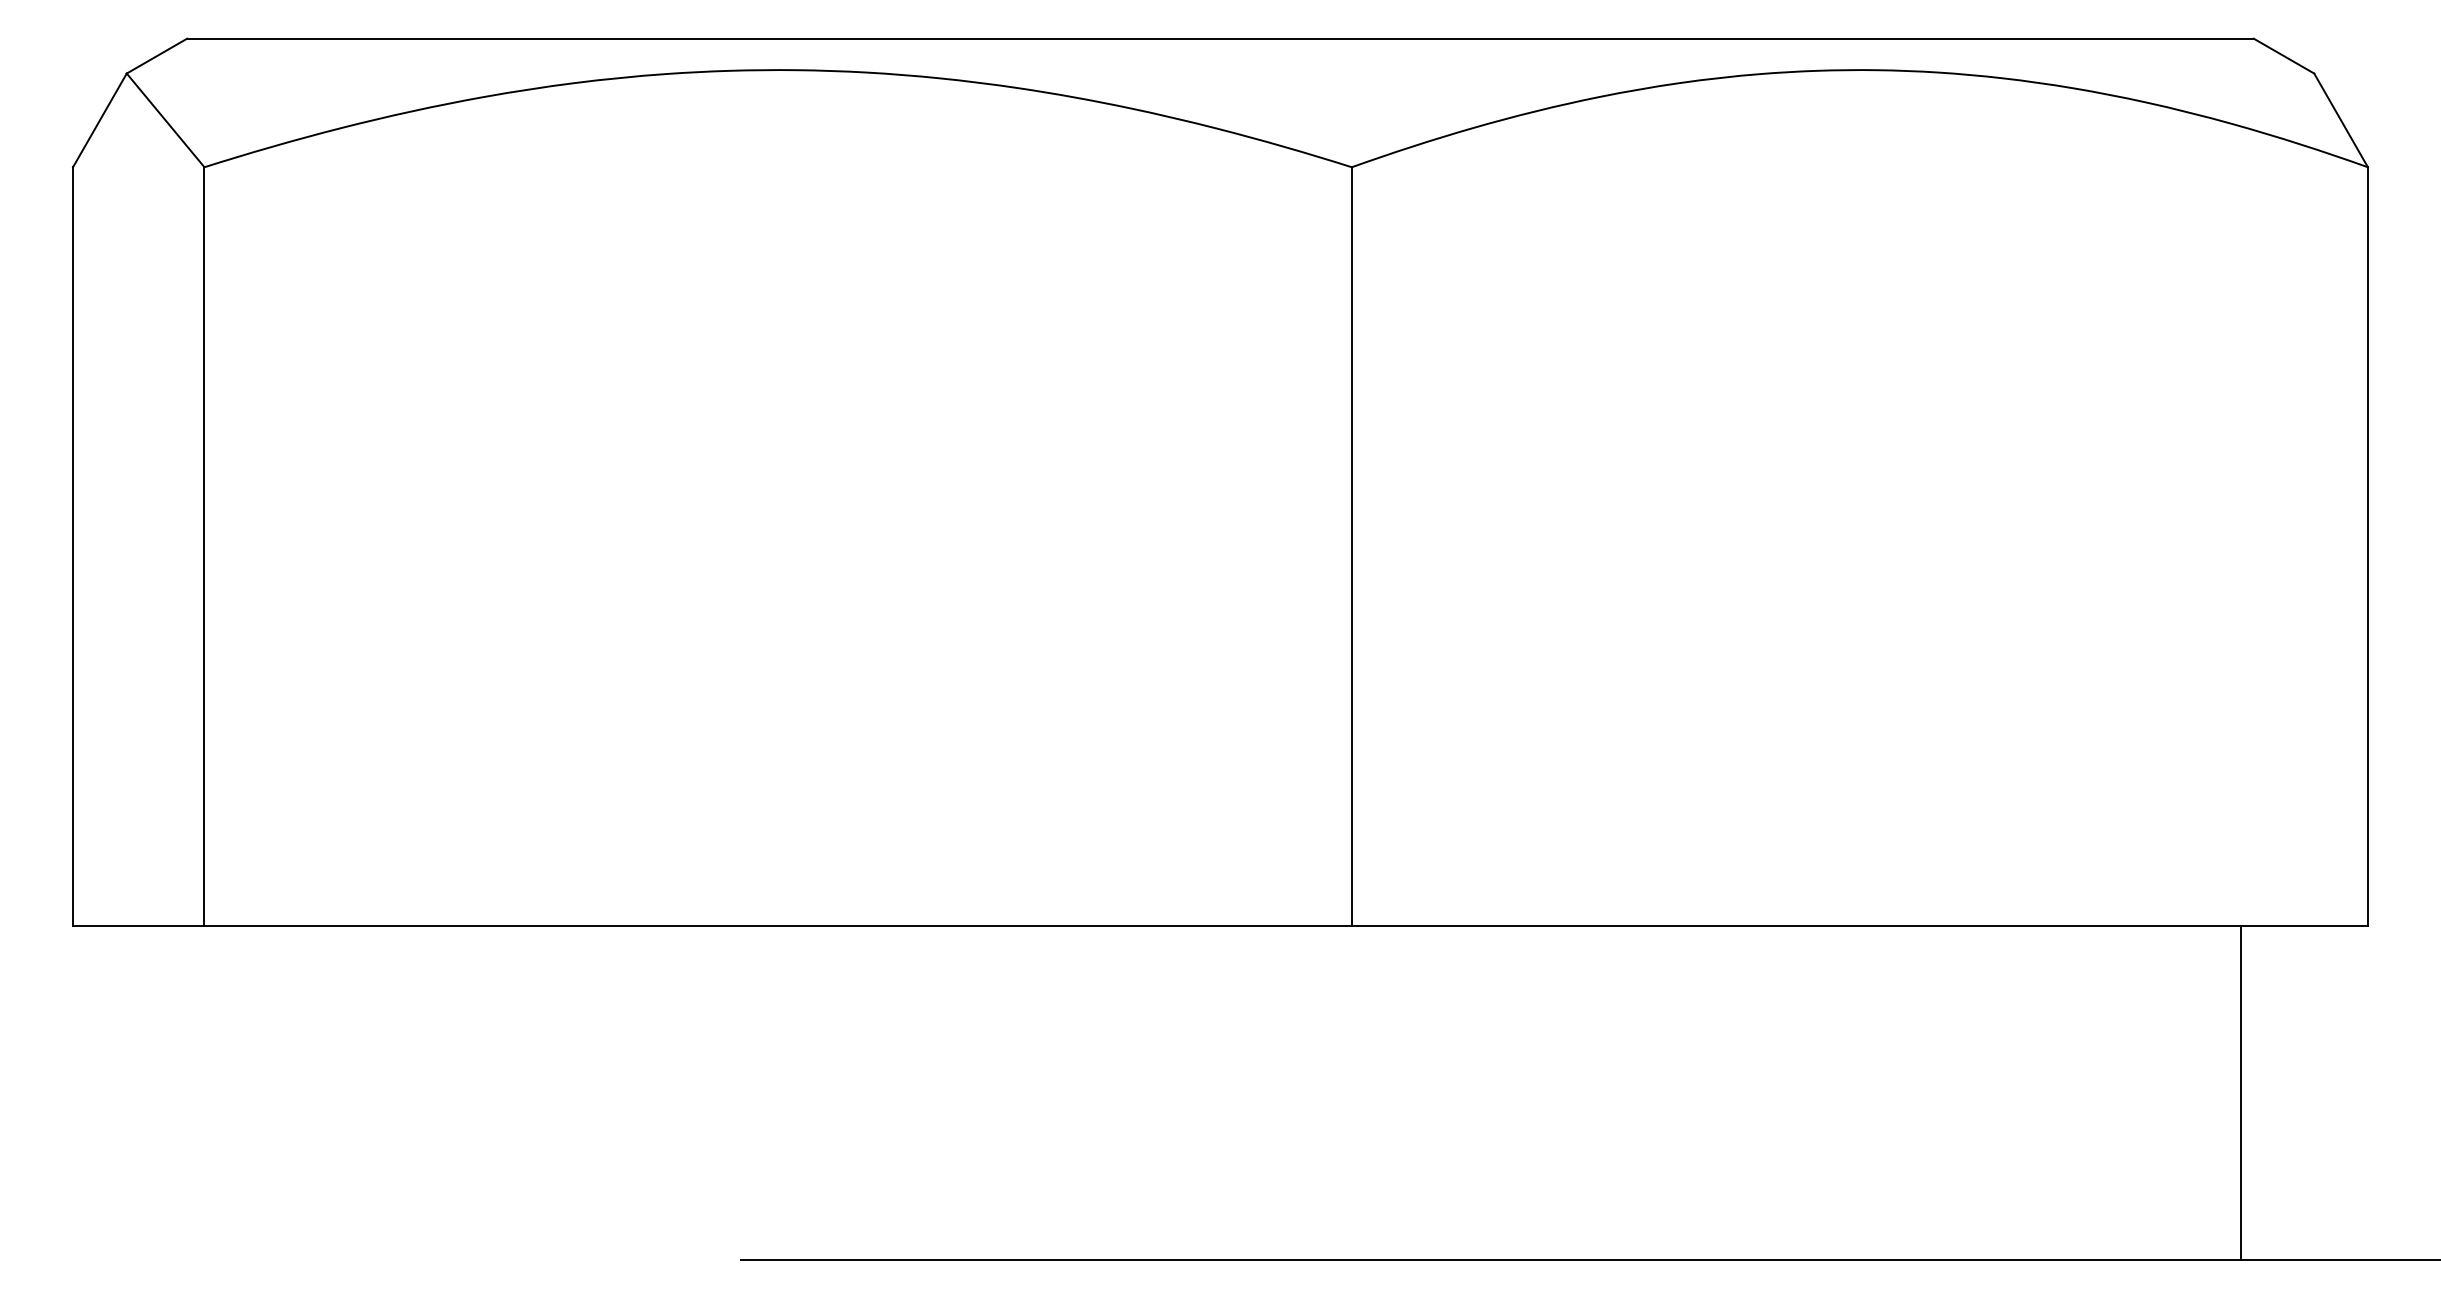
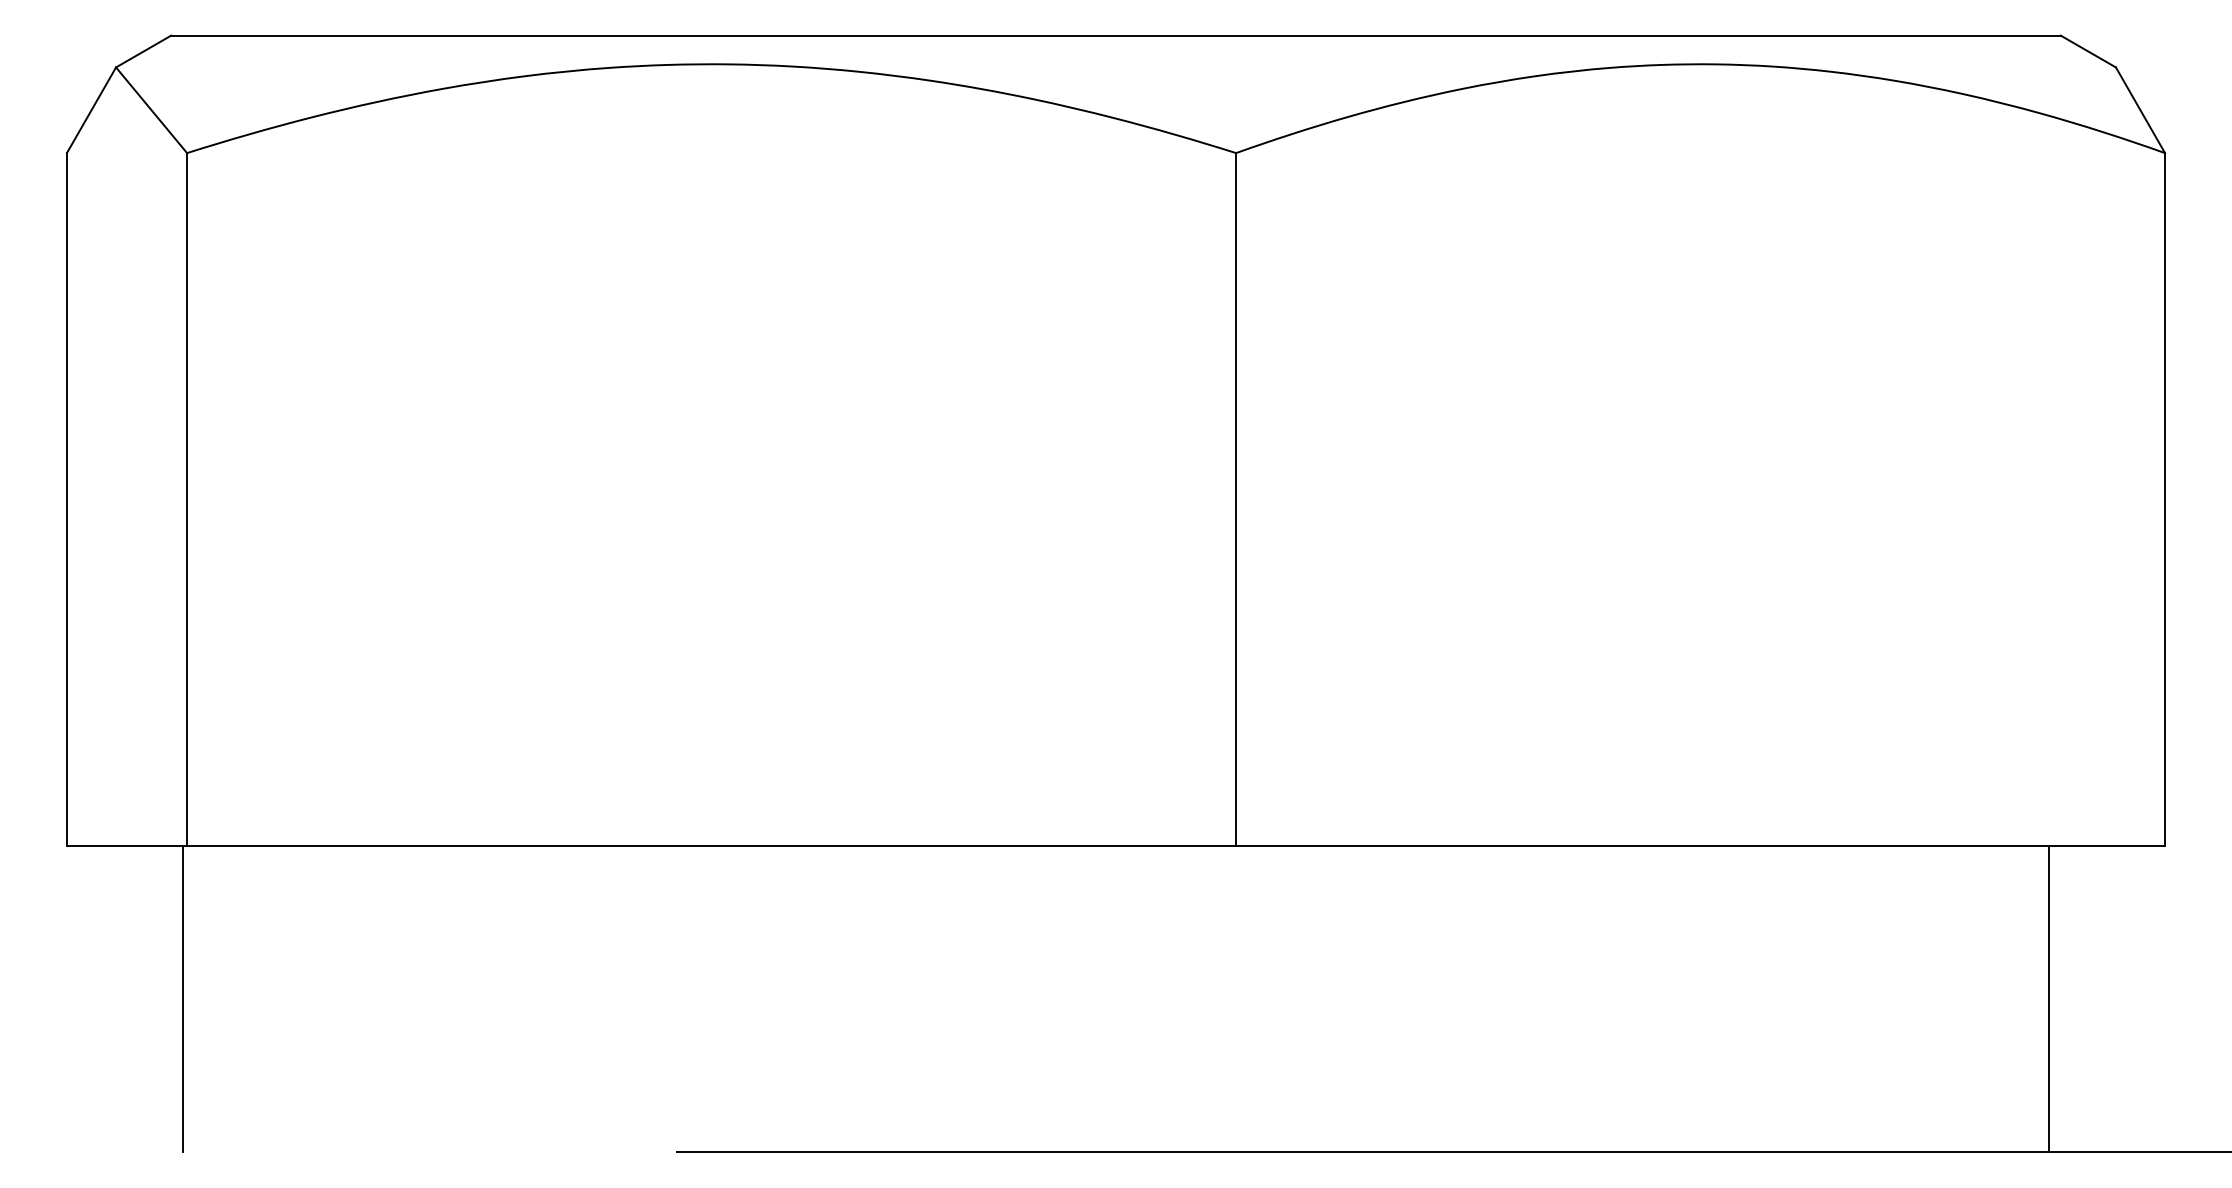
line: (199, 1093) -> (182, 999), added

